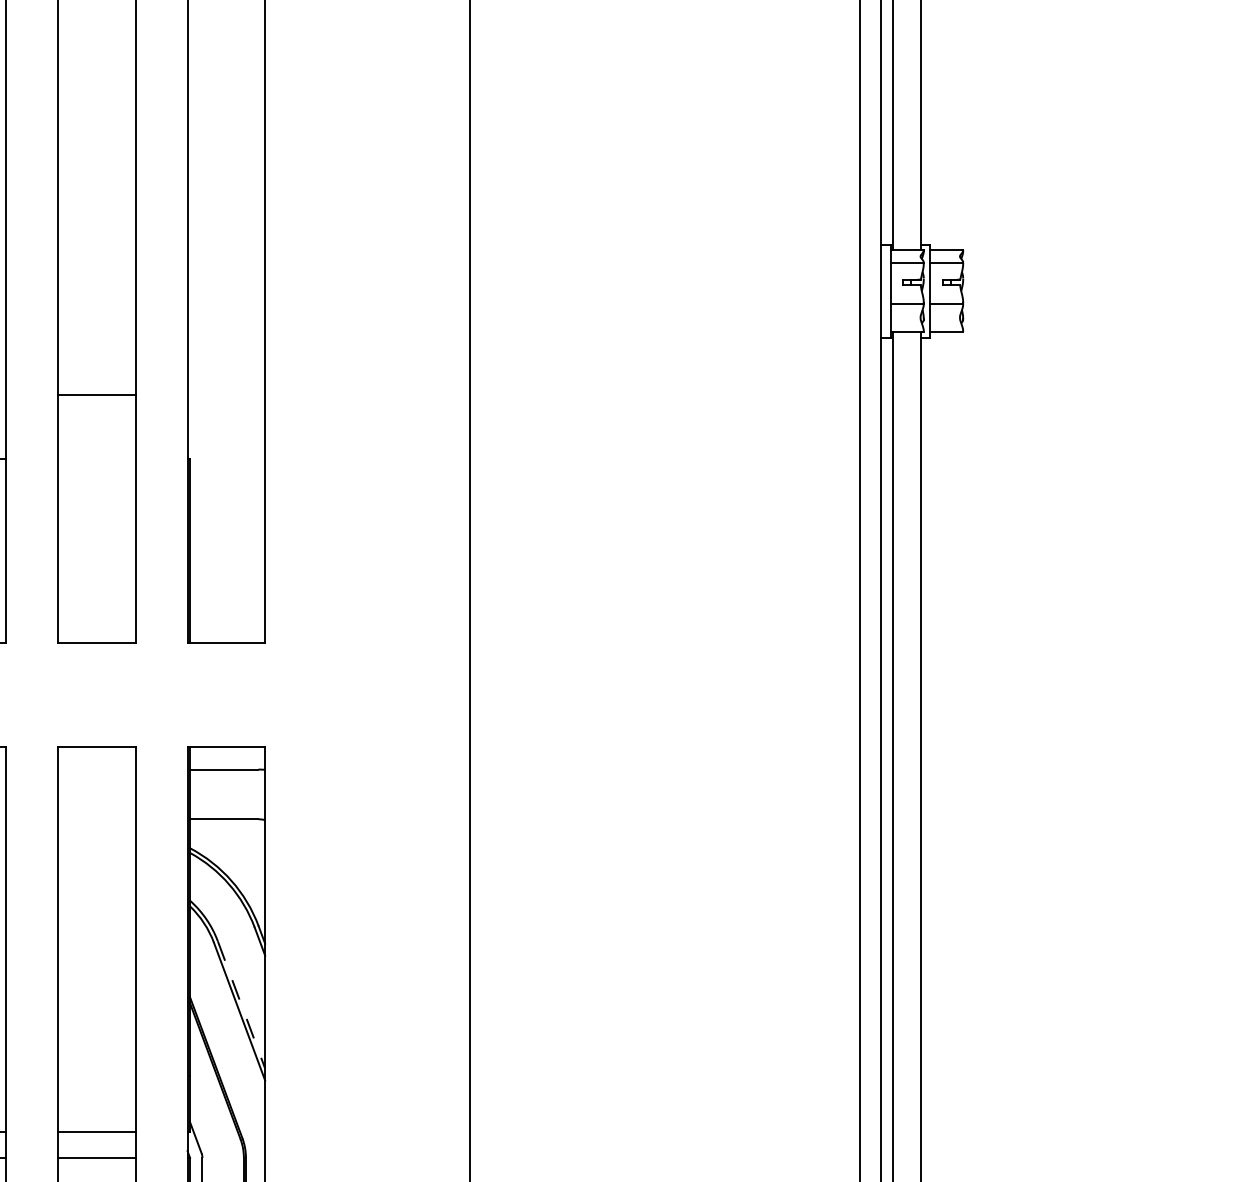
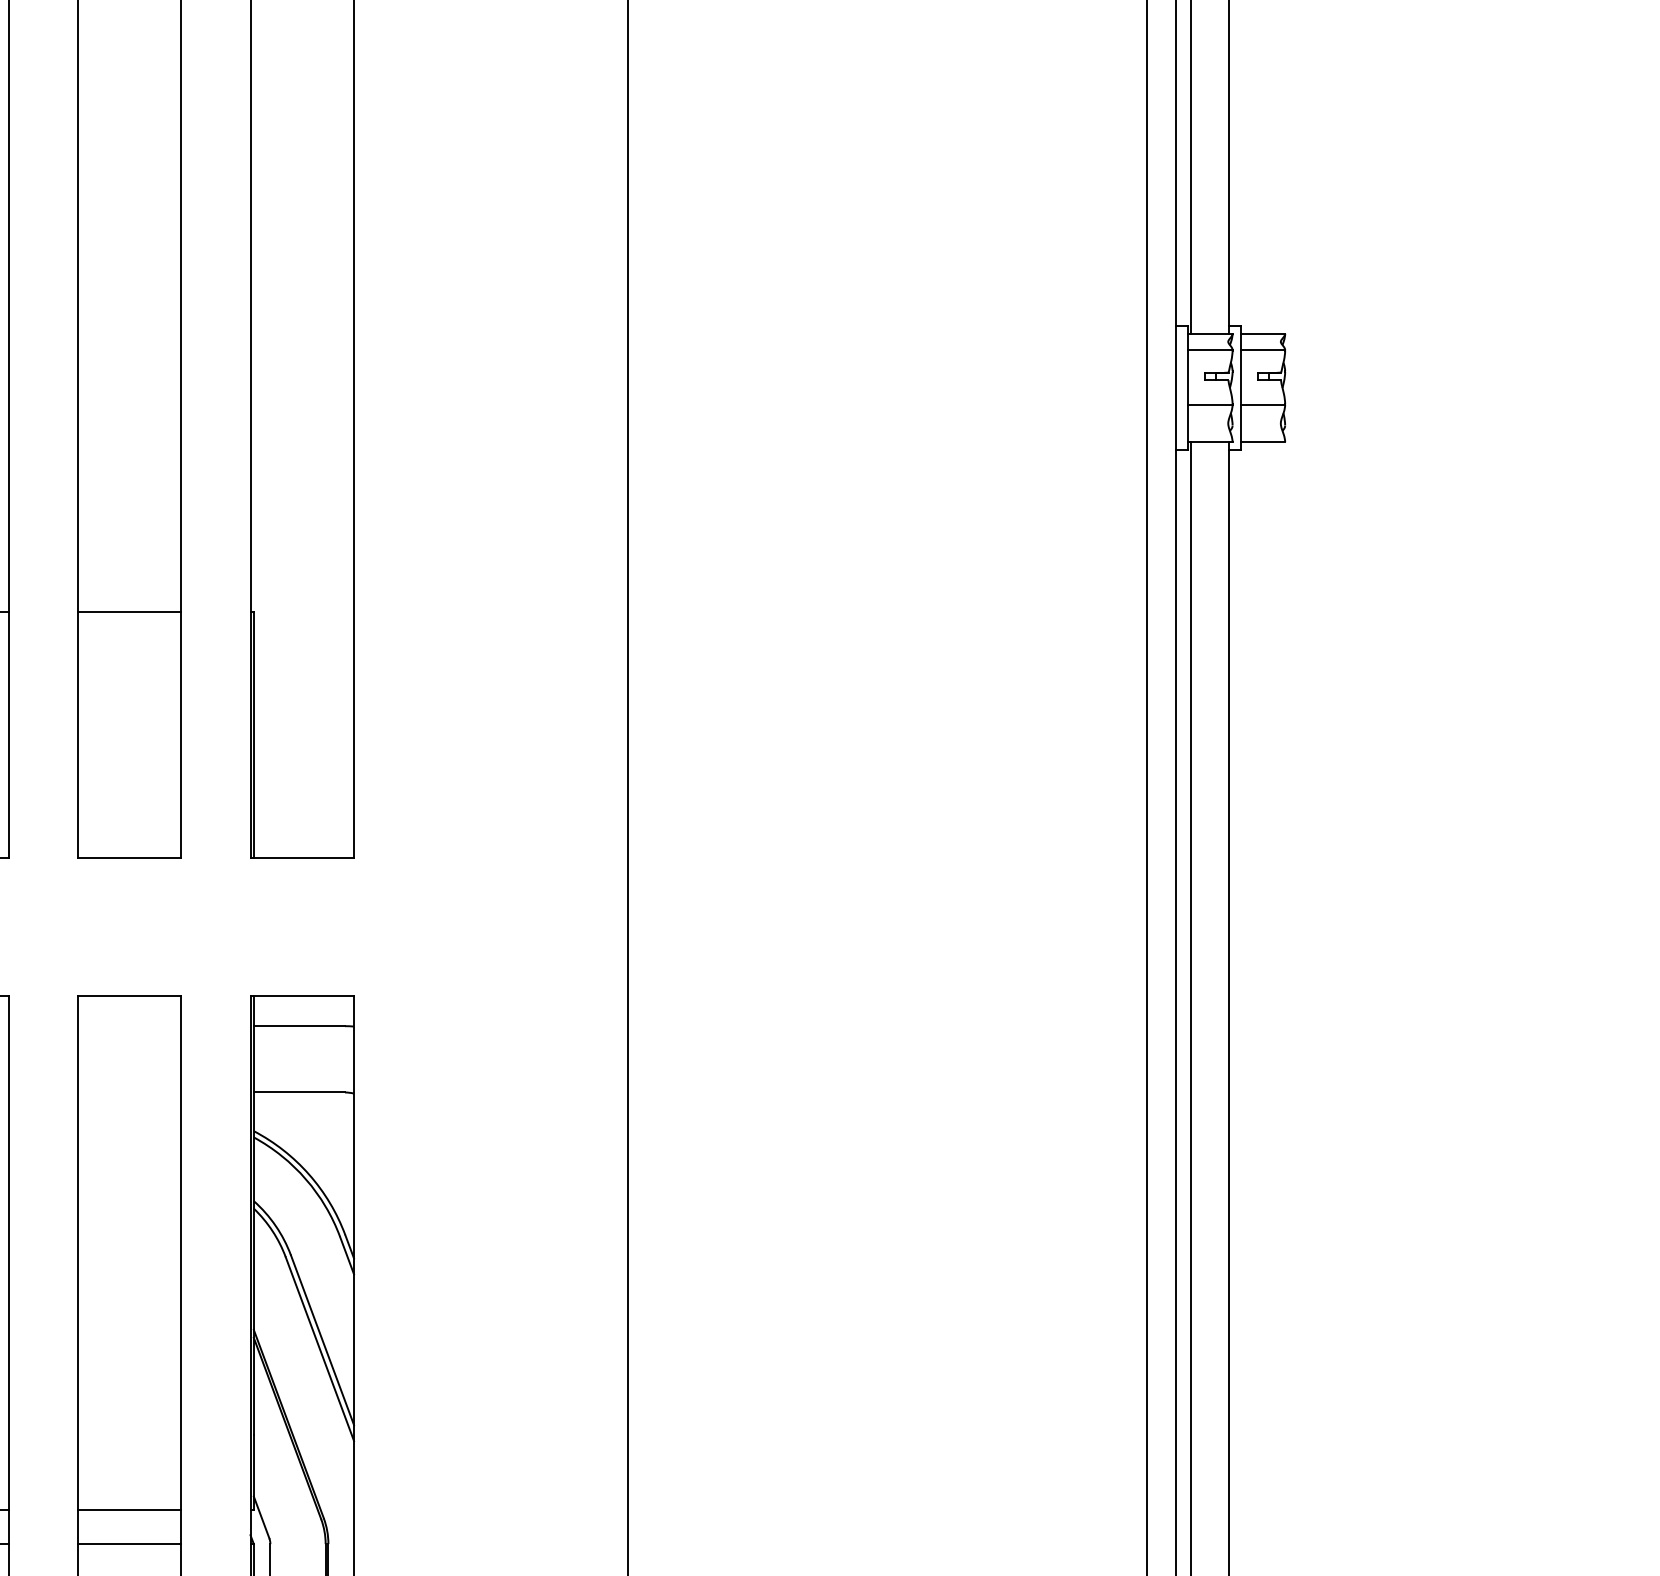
line: (96, 394) -> (129, 611), moved
line: (241, 1005) -> (322, 1340), dashed -> solid

